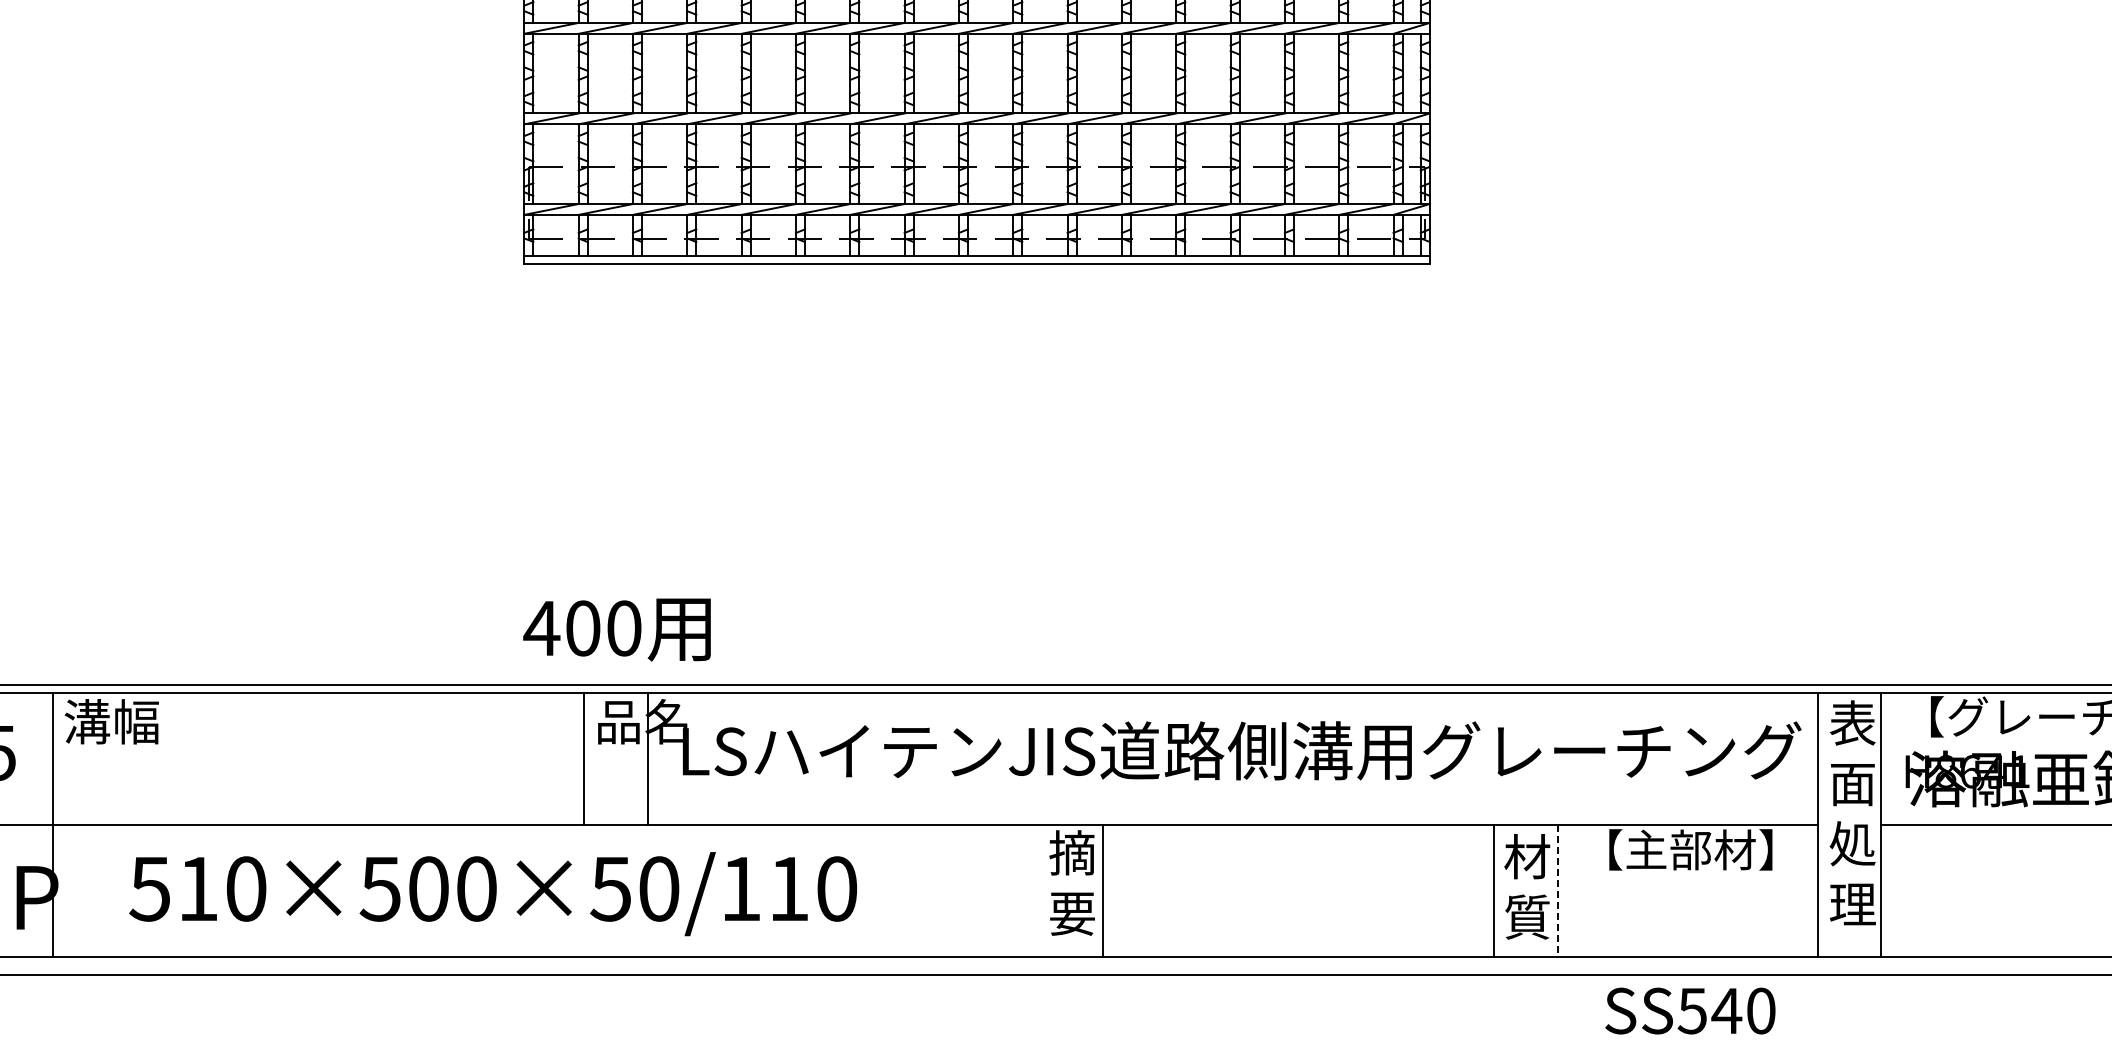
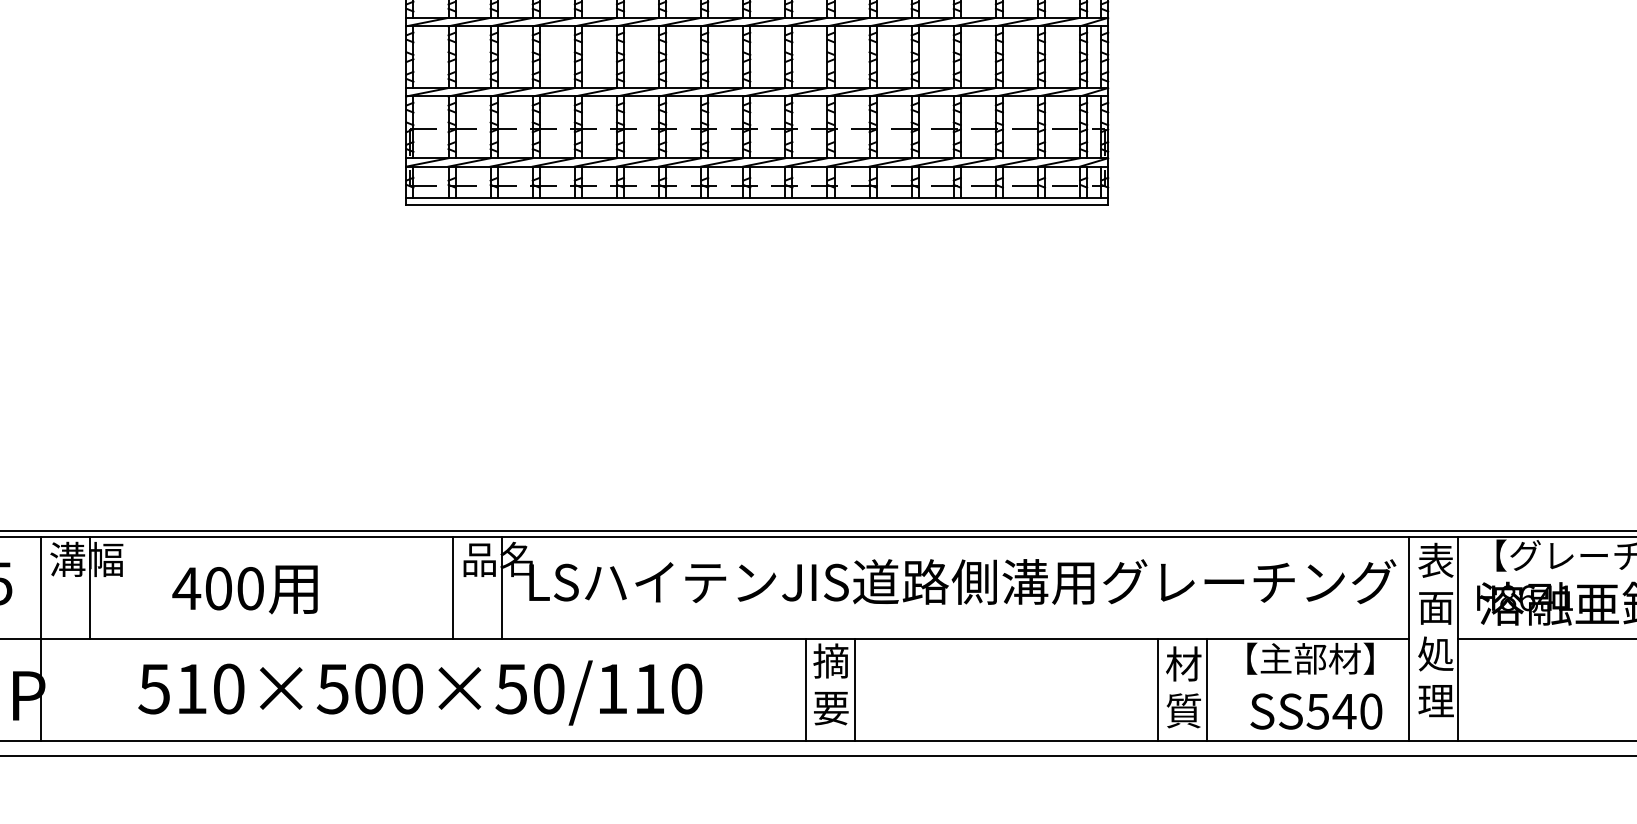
text: (616, 629) -> (244, 589), moved
line: (116, 758) -> (90, 587), added
line: (1039, 890) -> (805, 690), added
line: (1557, 890) -> (1207, 690), dashed -> solid
text: (492, 894) -> (419, 693), moved
text: (1690, 1010) -> (1316, 711), moved

